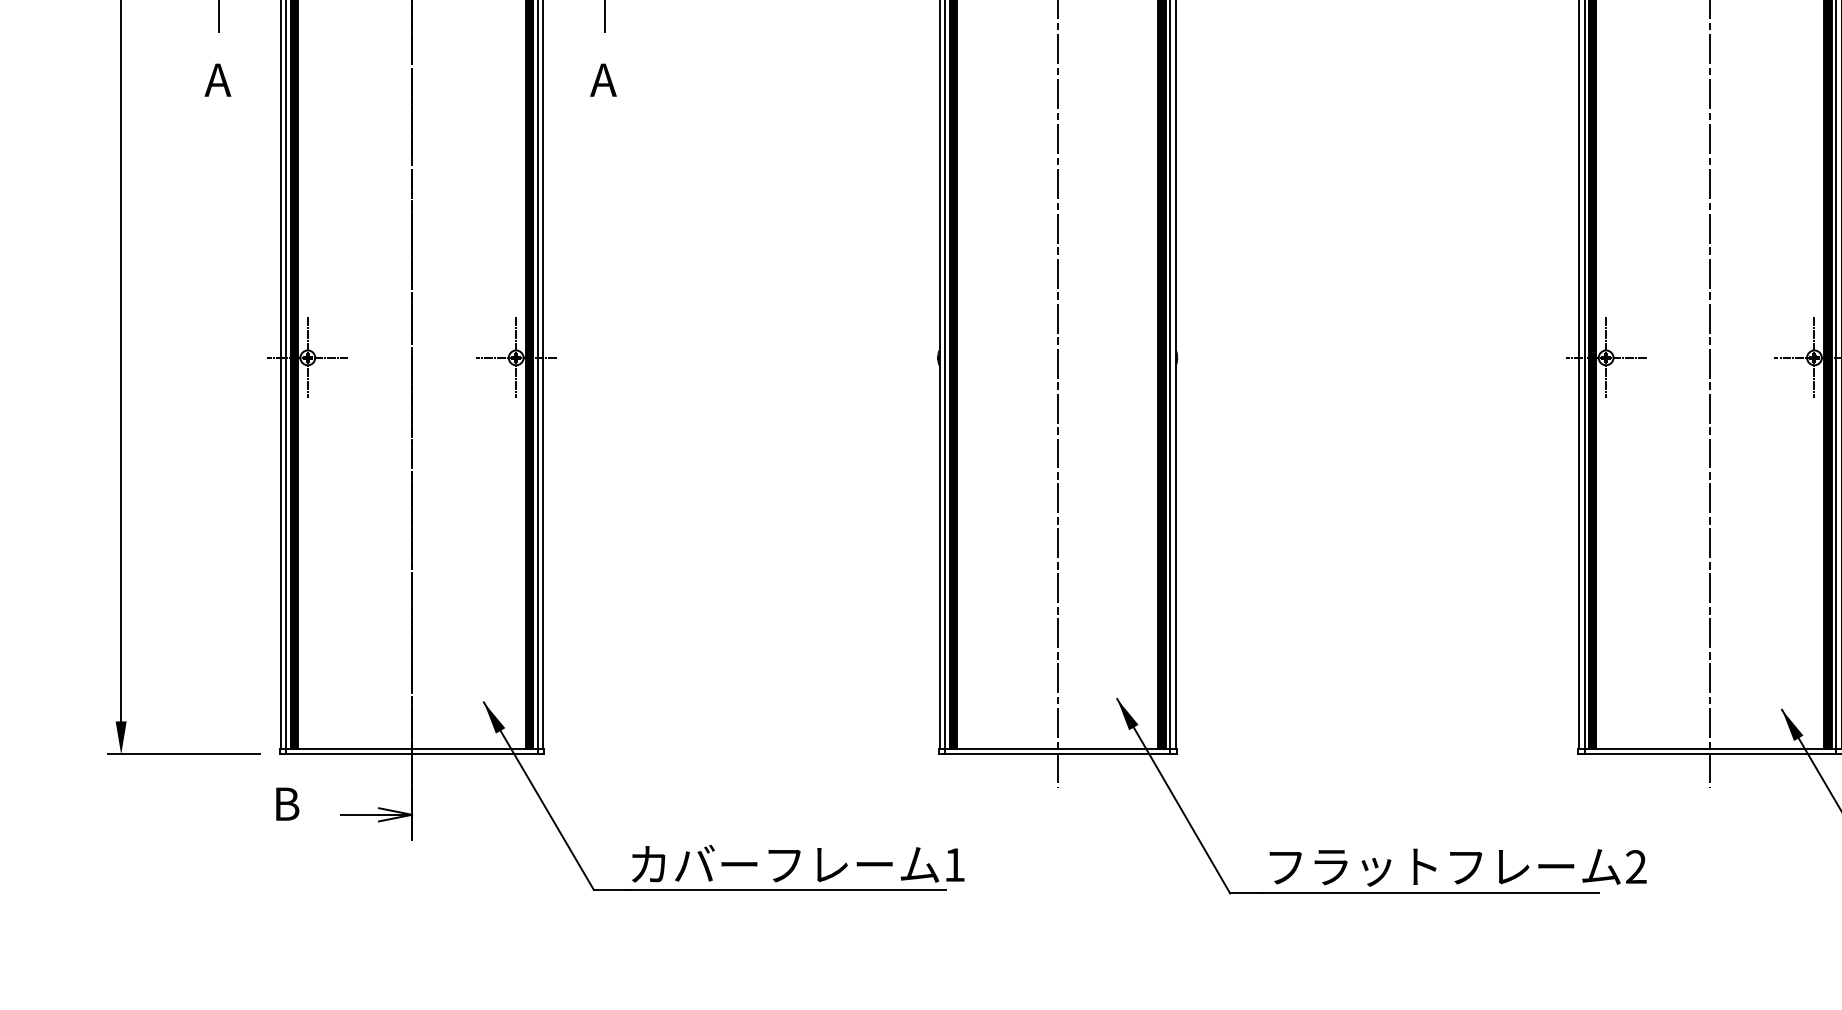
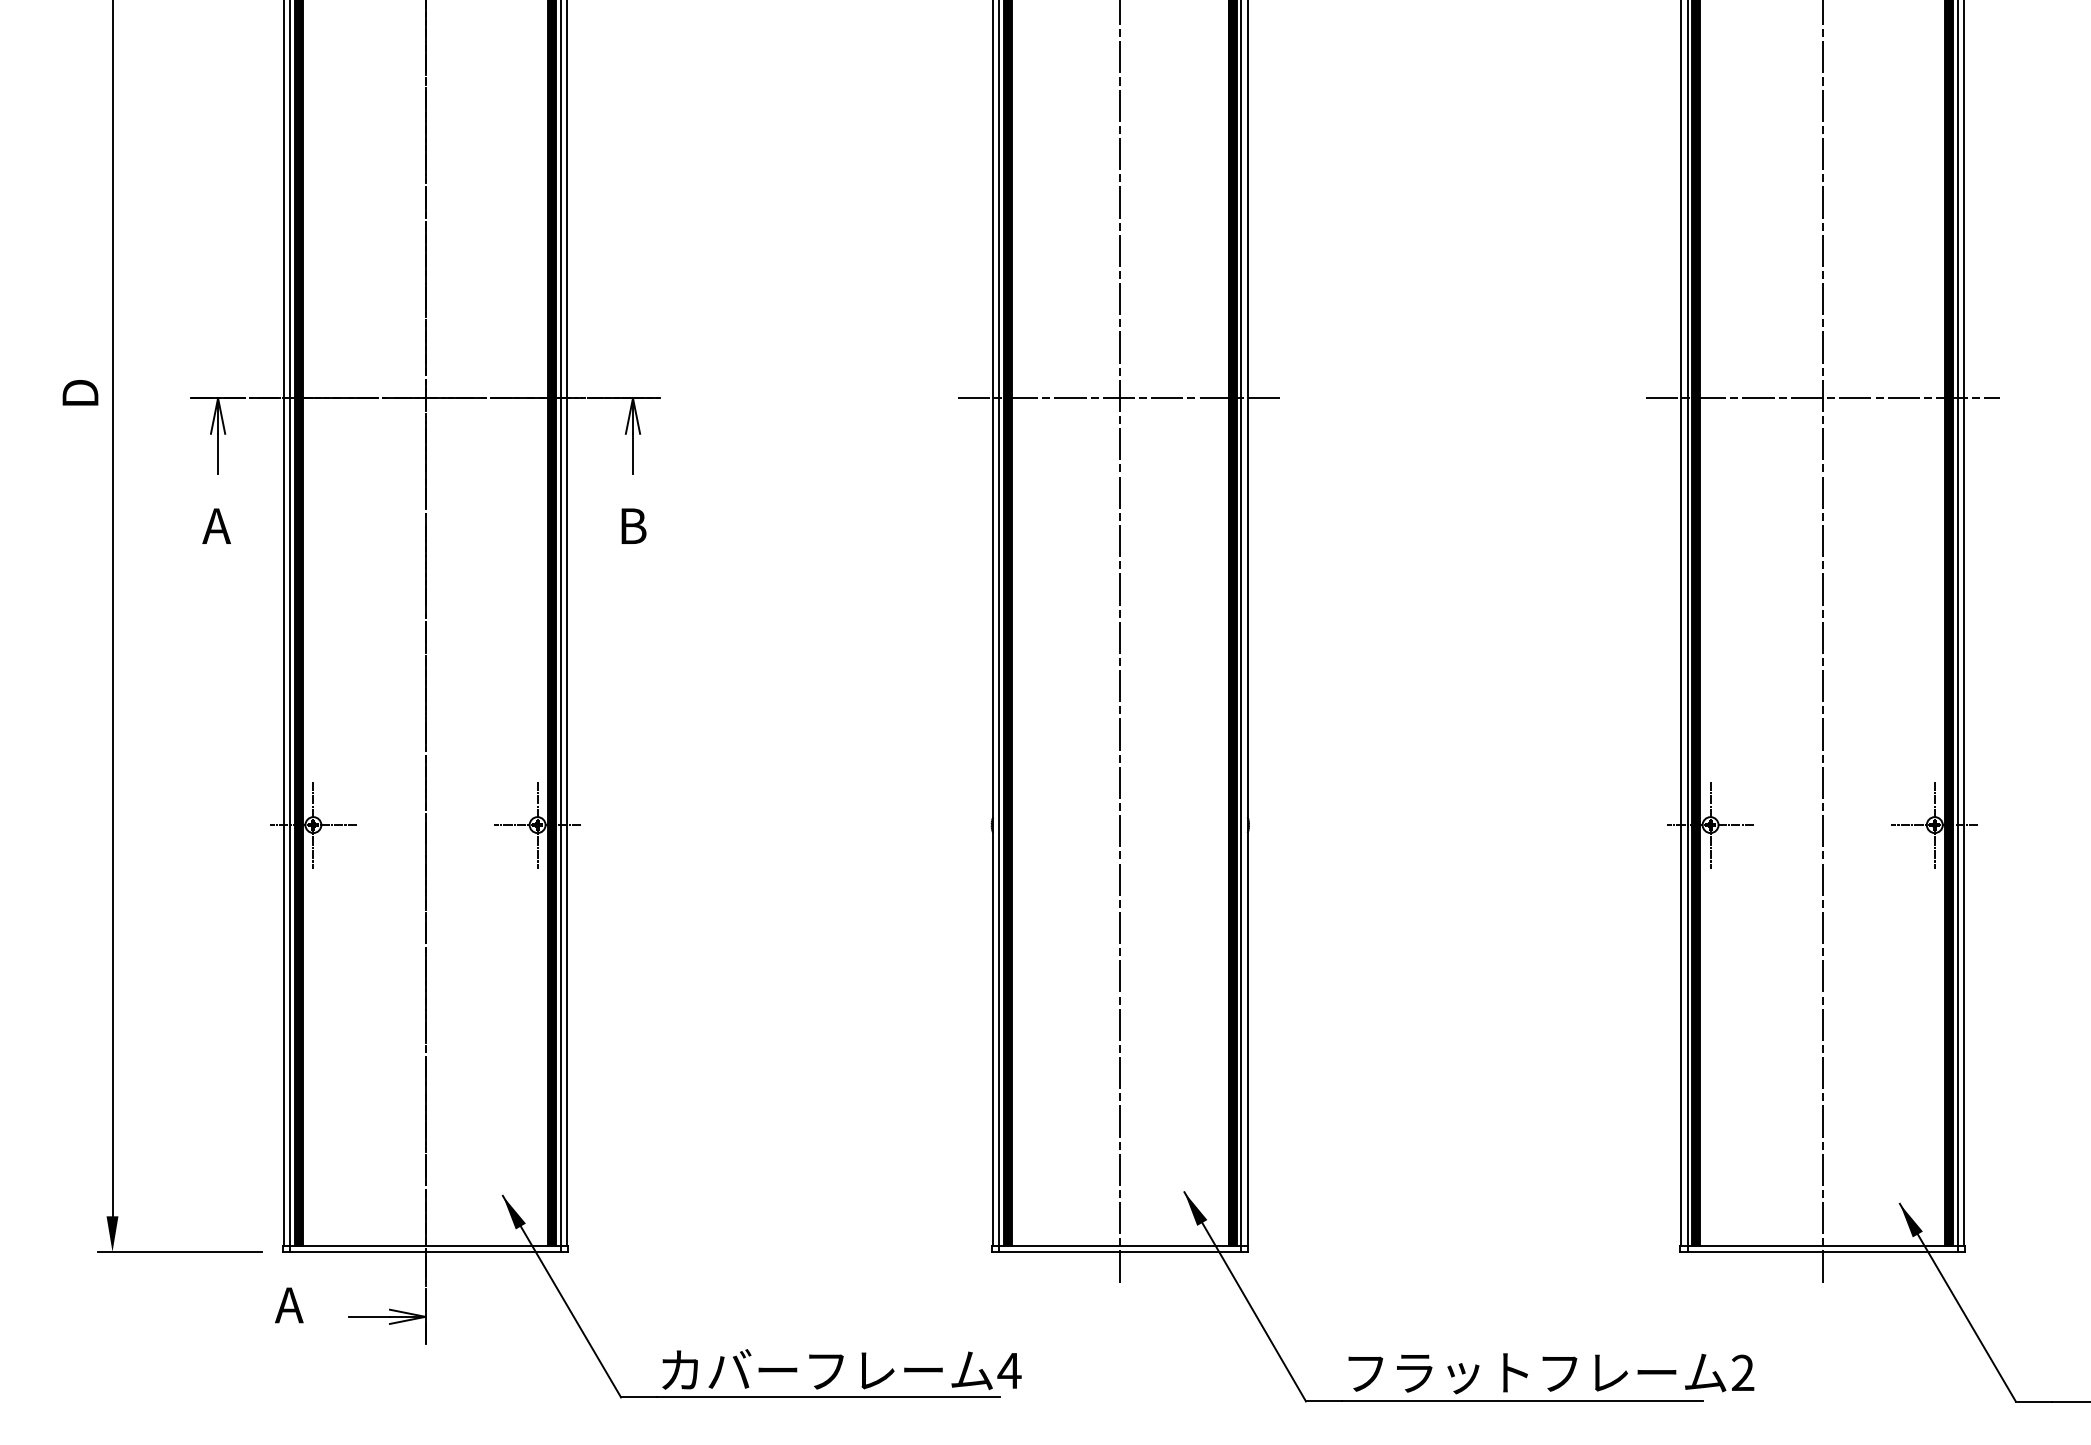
text: (603, 79) -> (631, 525), A -> B
text: (285, 804) -> (289, 1305), B -> A
text: (954, 864) -> (1009, 1370), 1 -> 4

